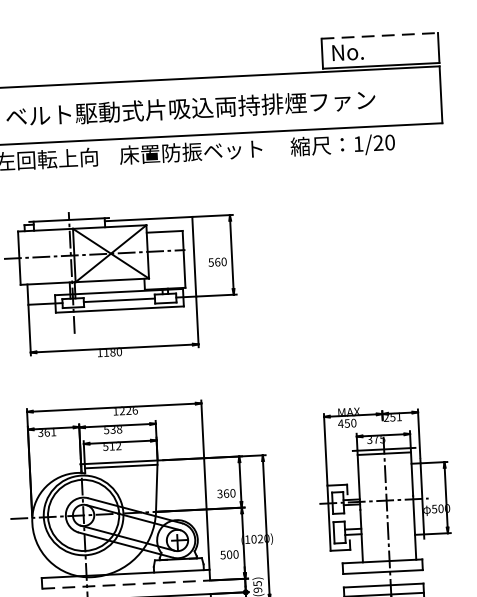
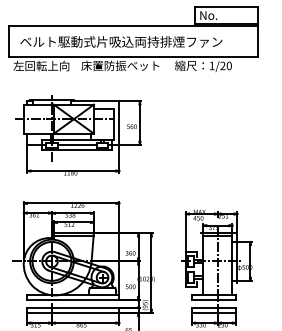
line: (379, 36) -> (226, 7), dashed -> solid
line: (126, 584) -> (73, 300), dashed -> solid

